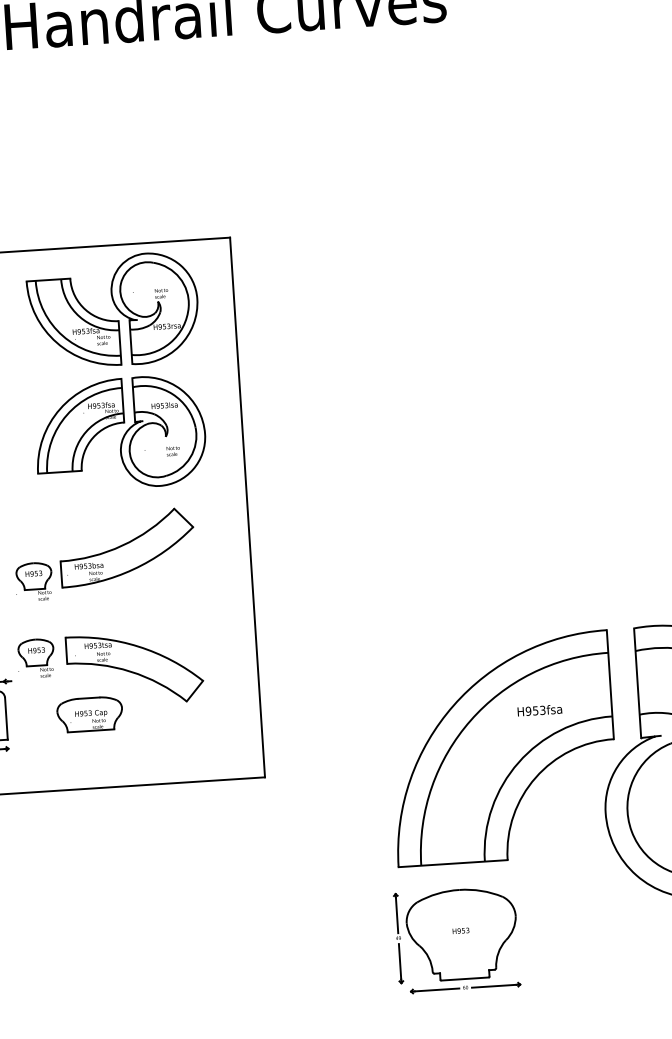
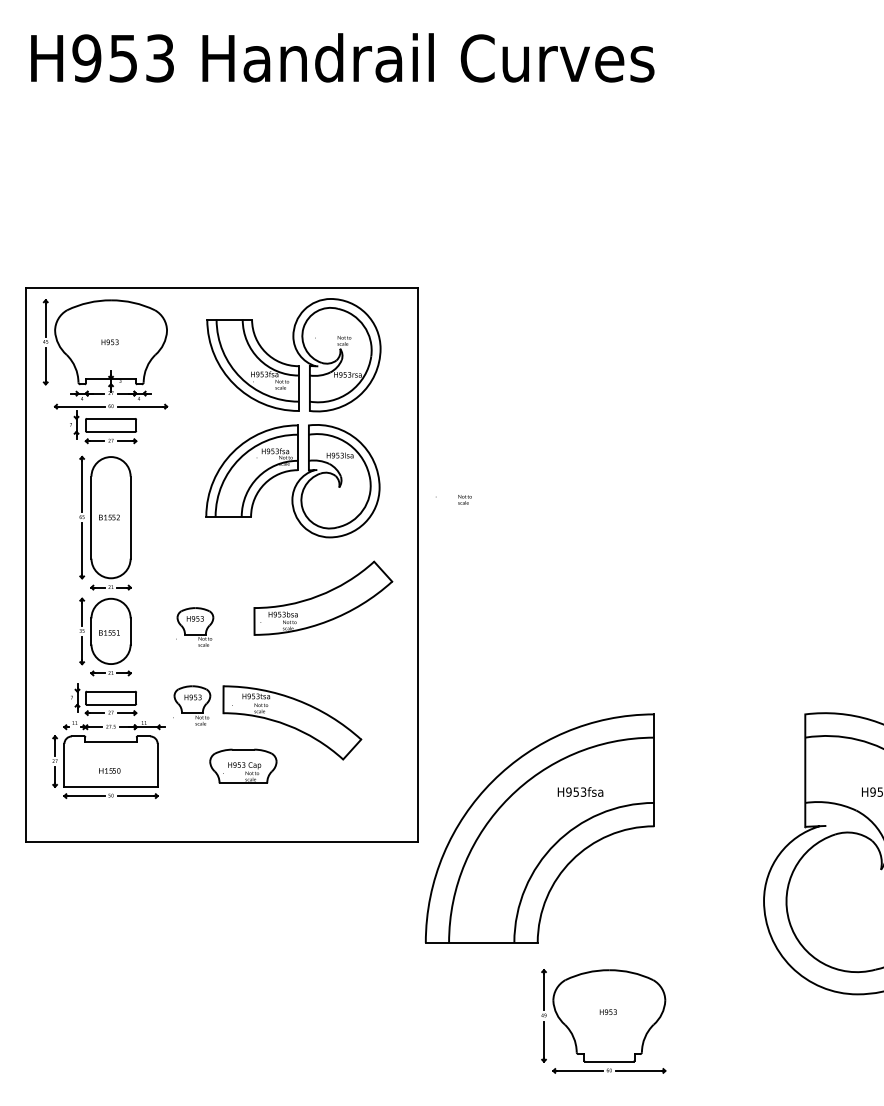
text: (162, 451) -> (453, 499), moved
part: (127, 546) -> (323, 597), moved
part: (502, 748) -> (539, 828), moved

